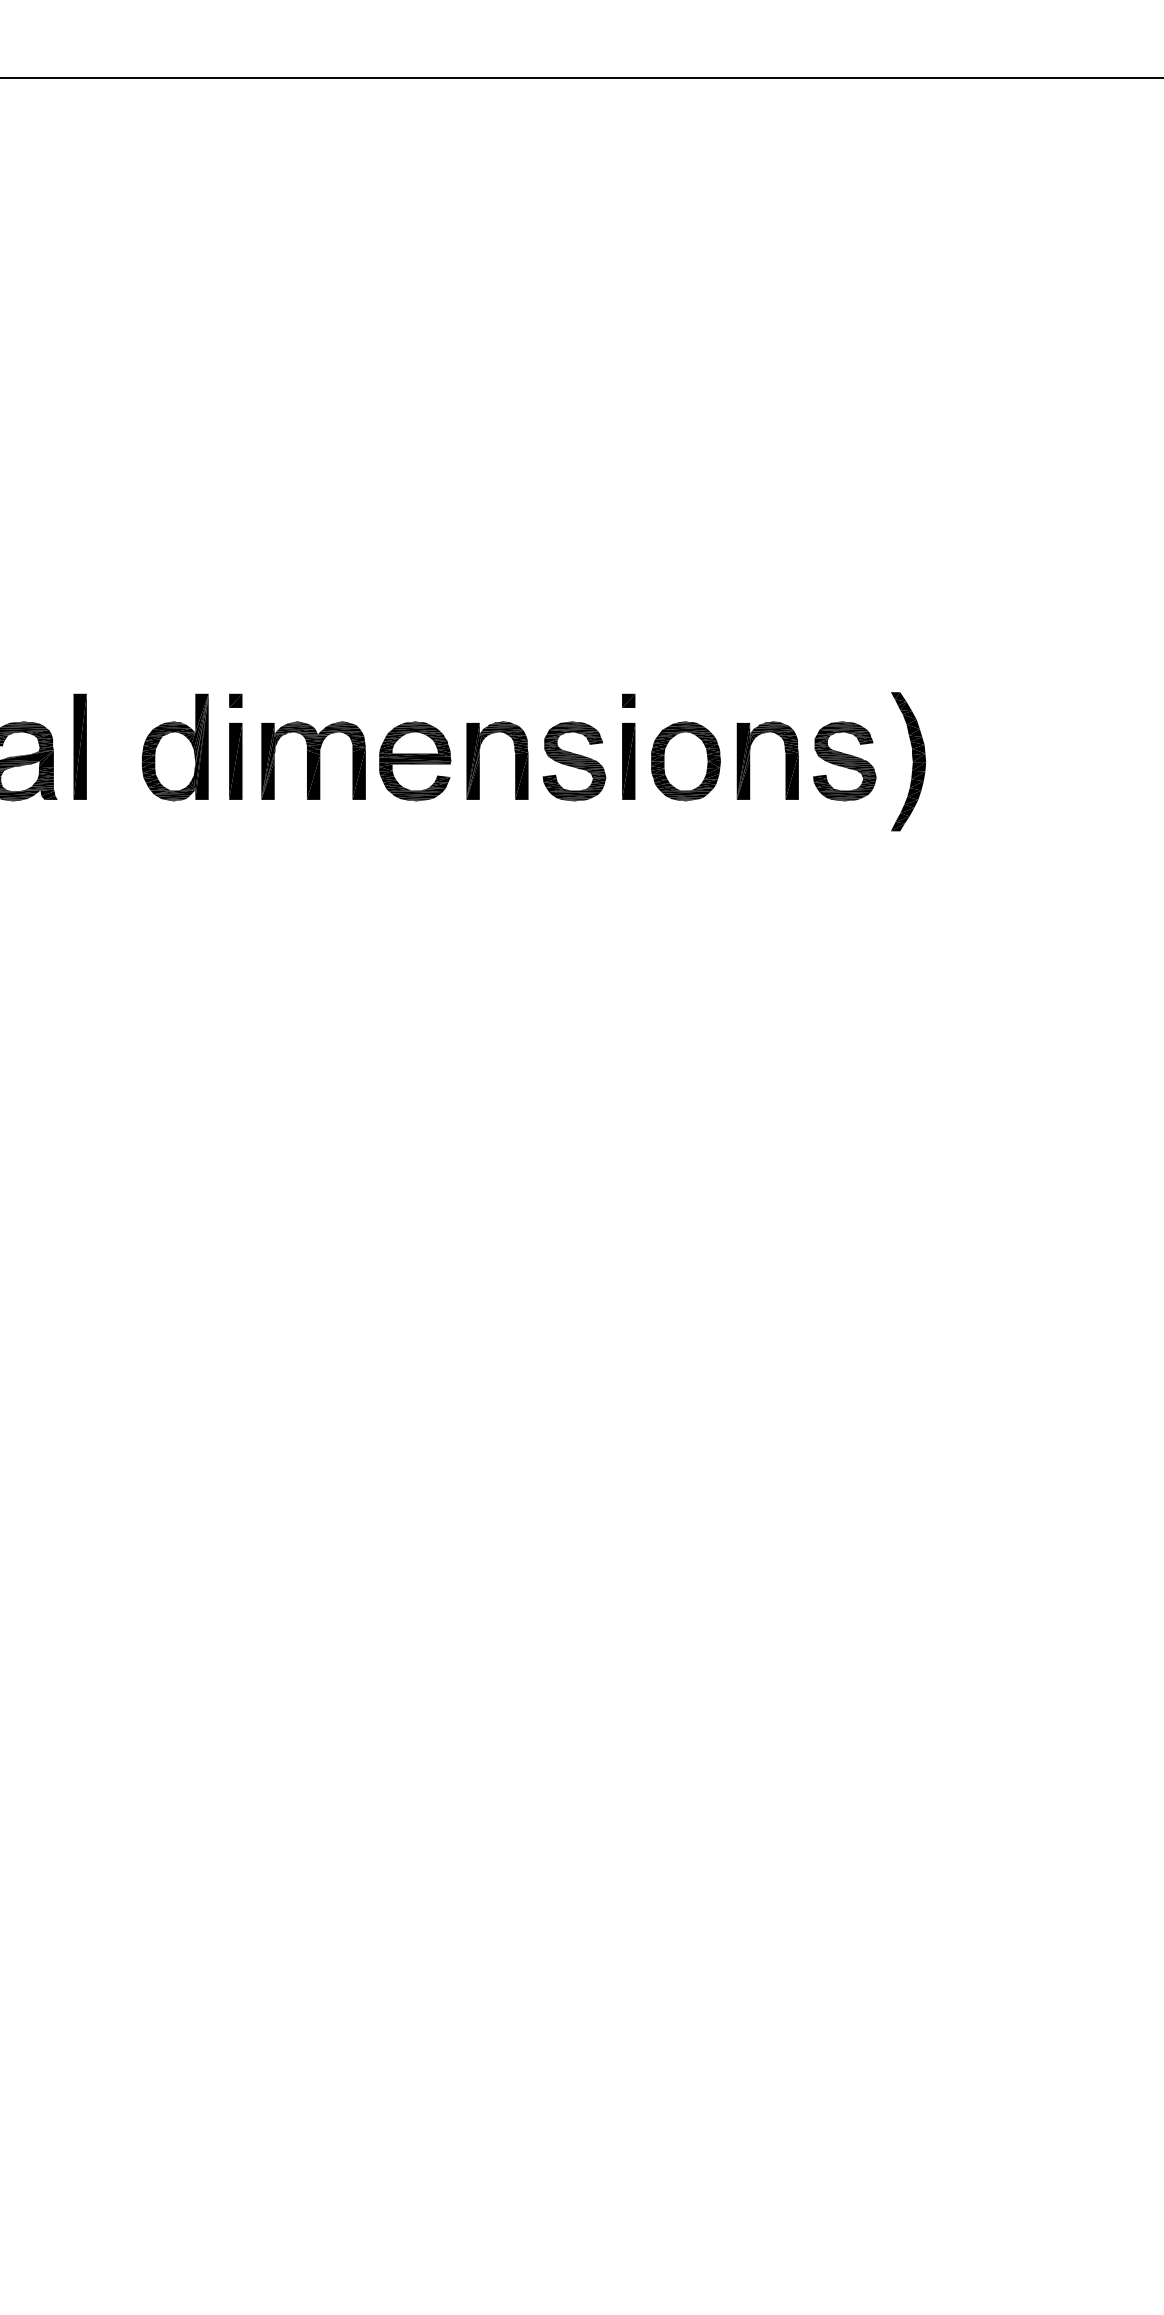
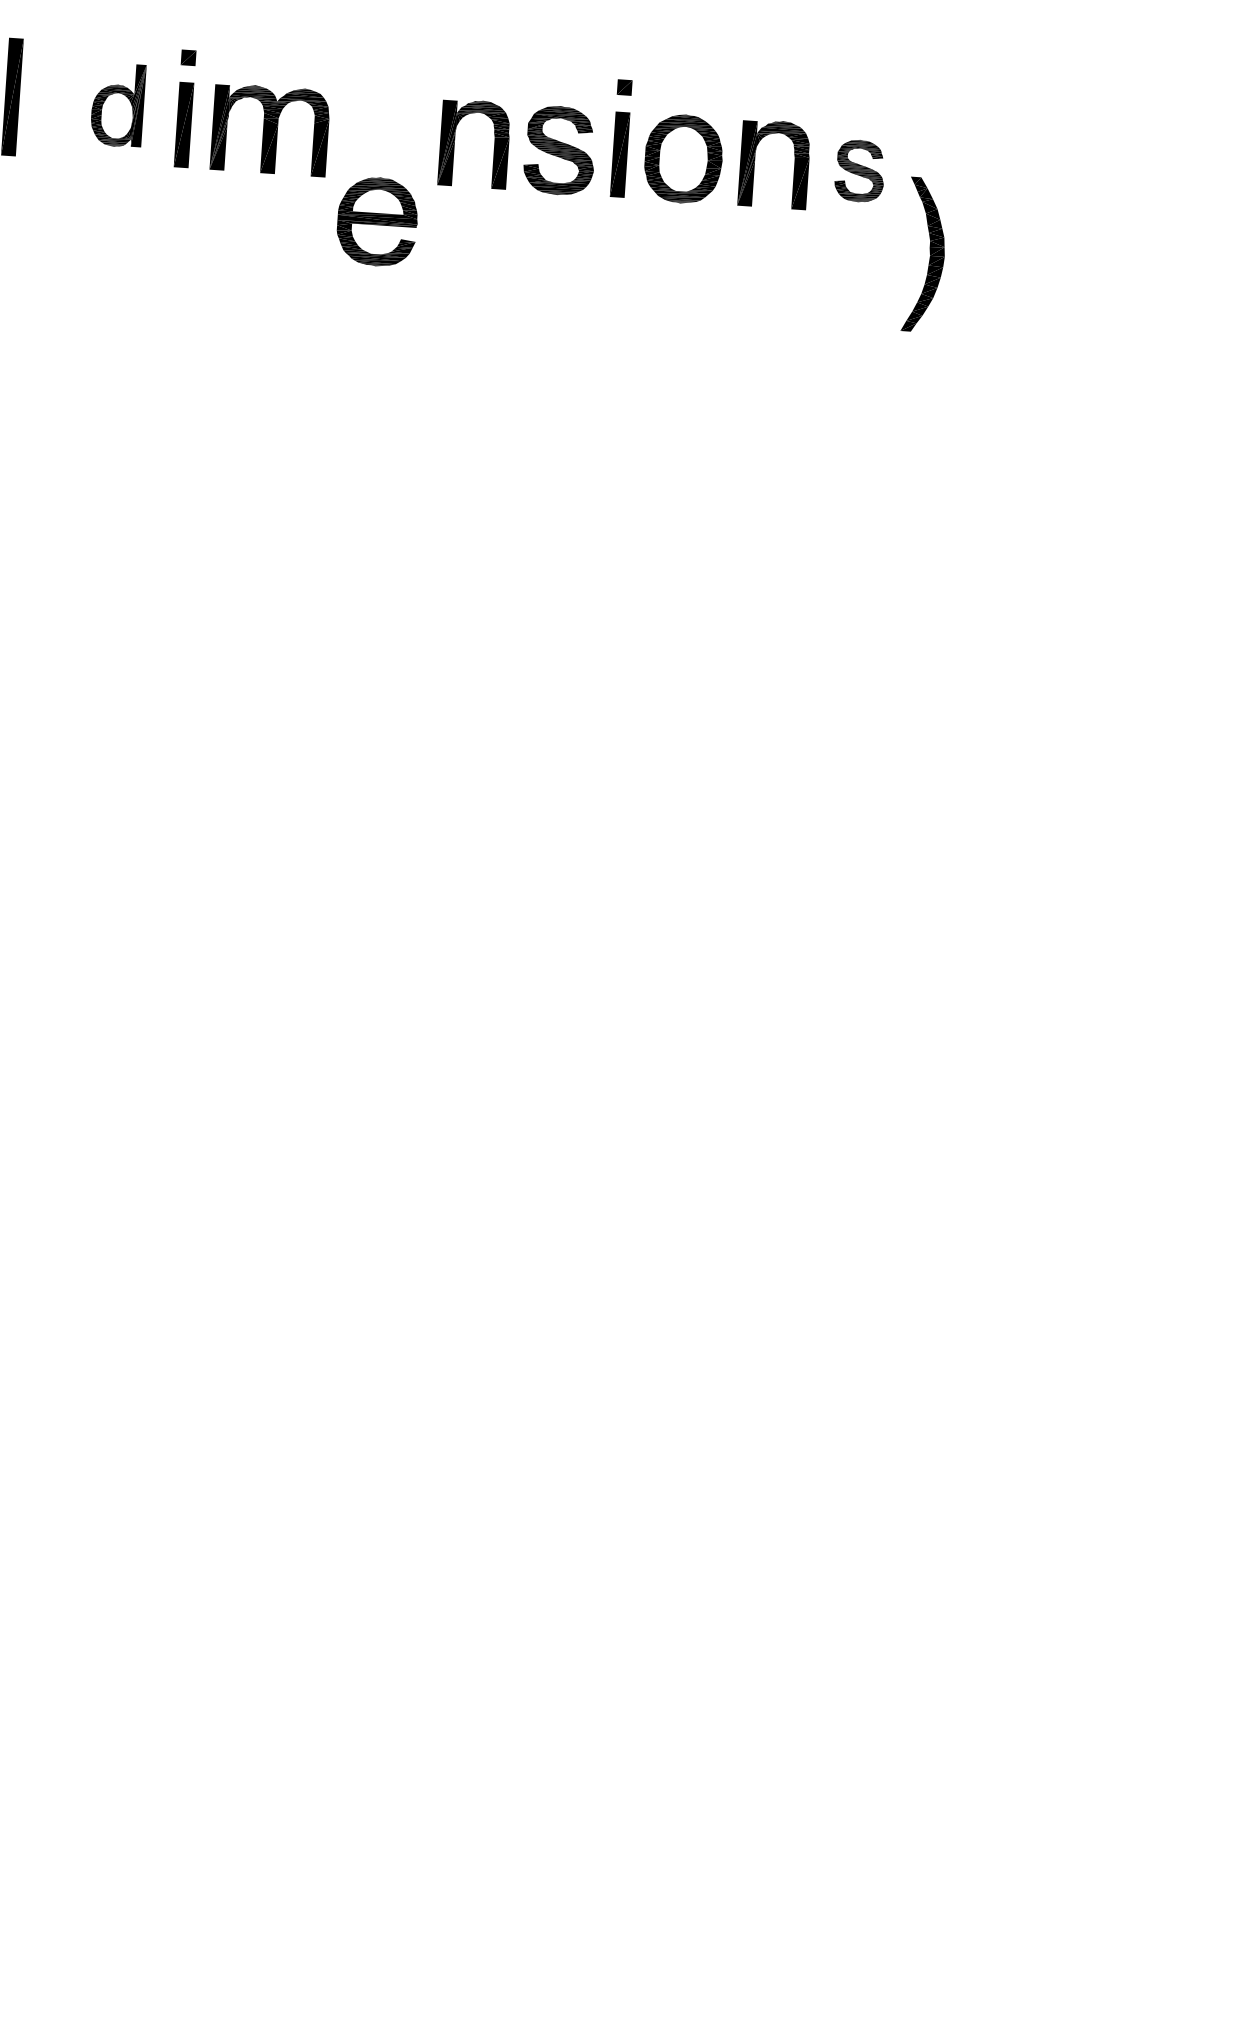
part: (175, 747) -> (118, 105), size x0.7
part: (415, 761) -> (377, 221), moved
part: (844, 761) -> (859, 171), size x0.7
part: (908, 761) -> (925, 254), moved

